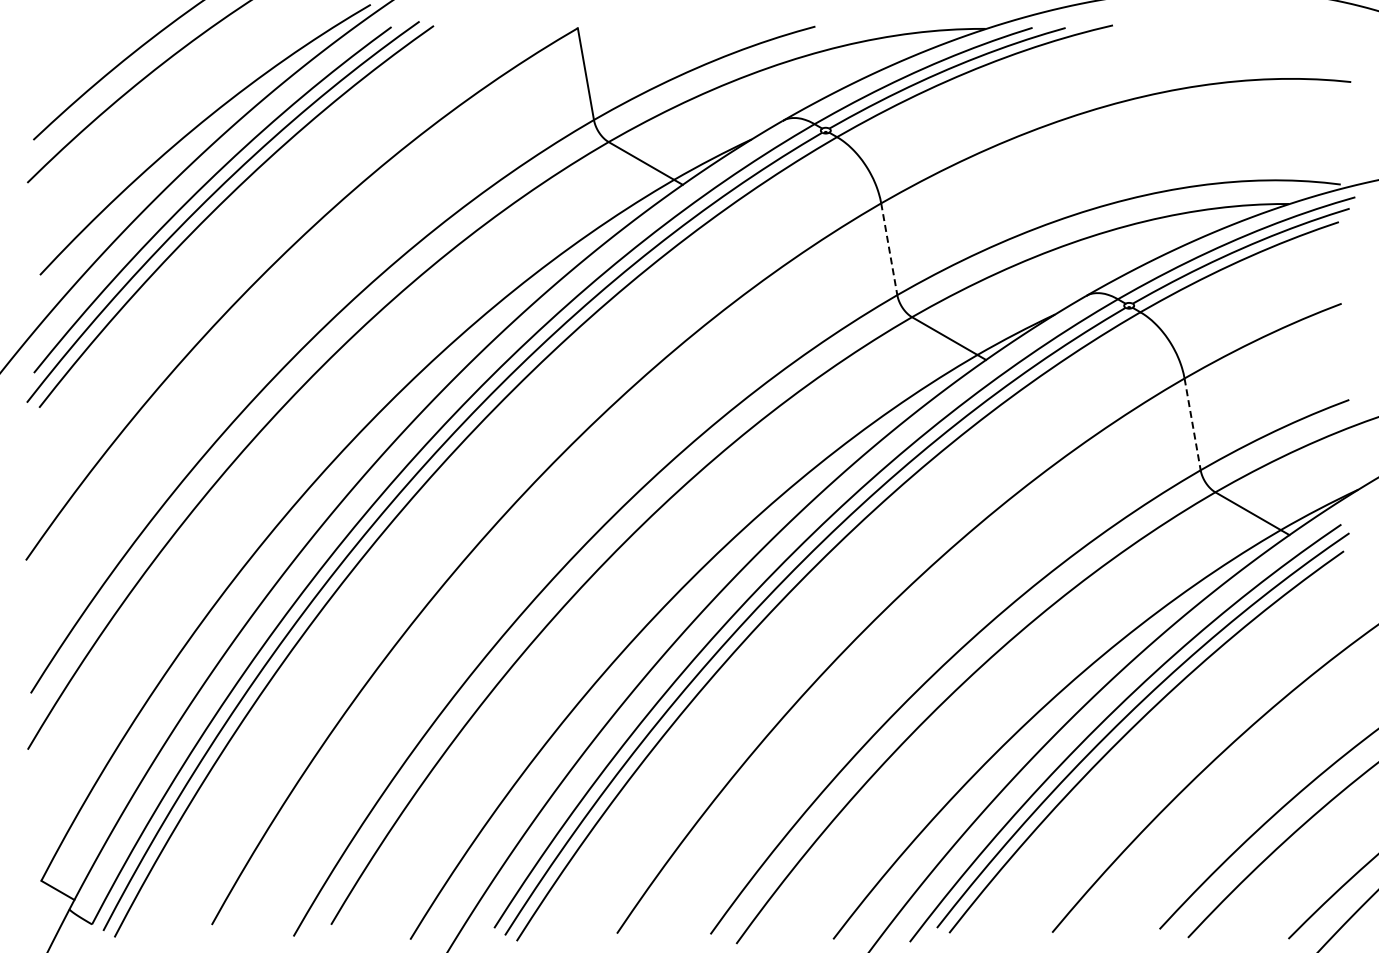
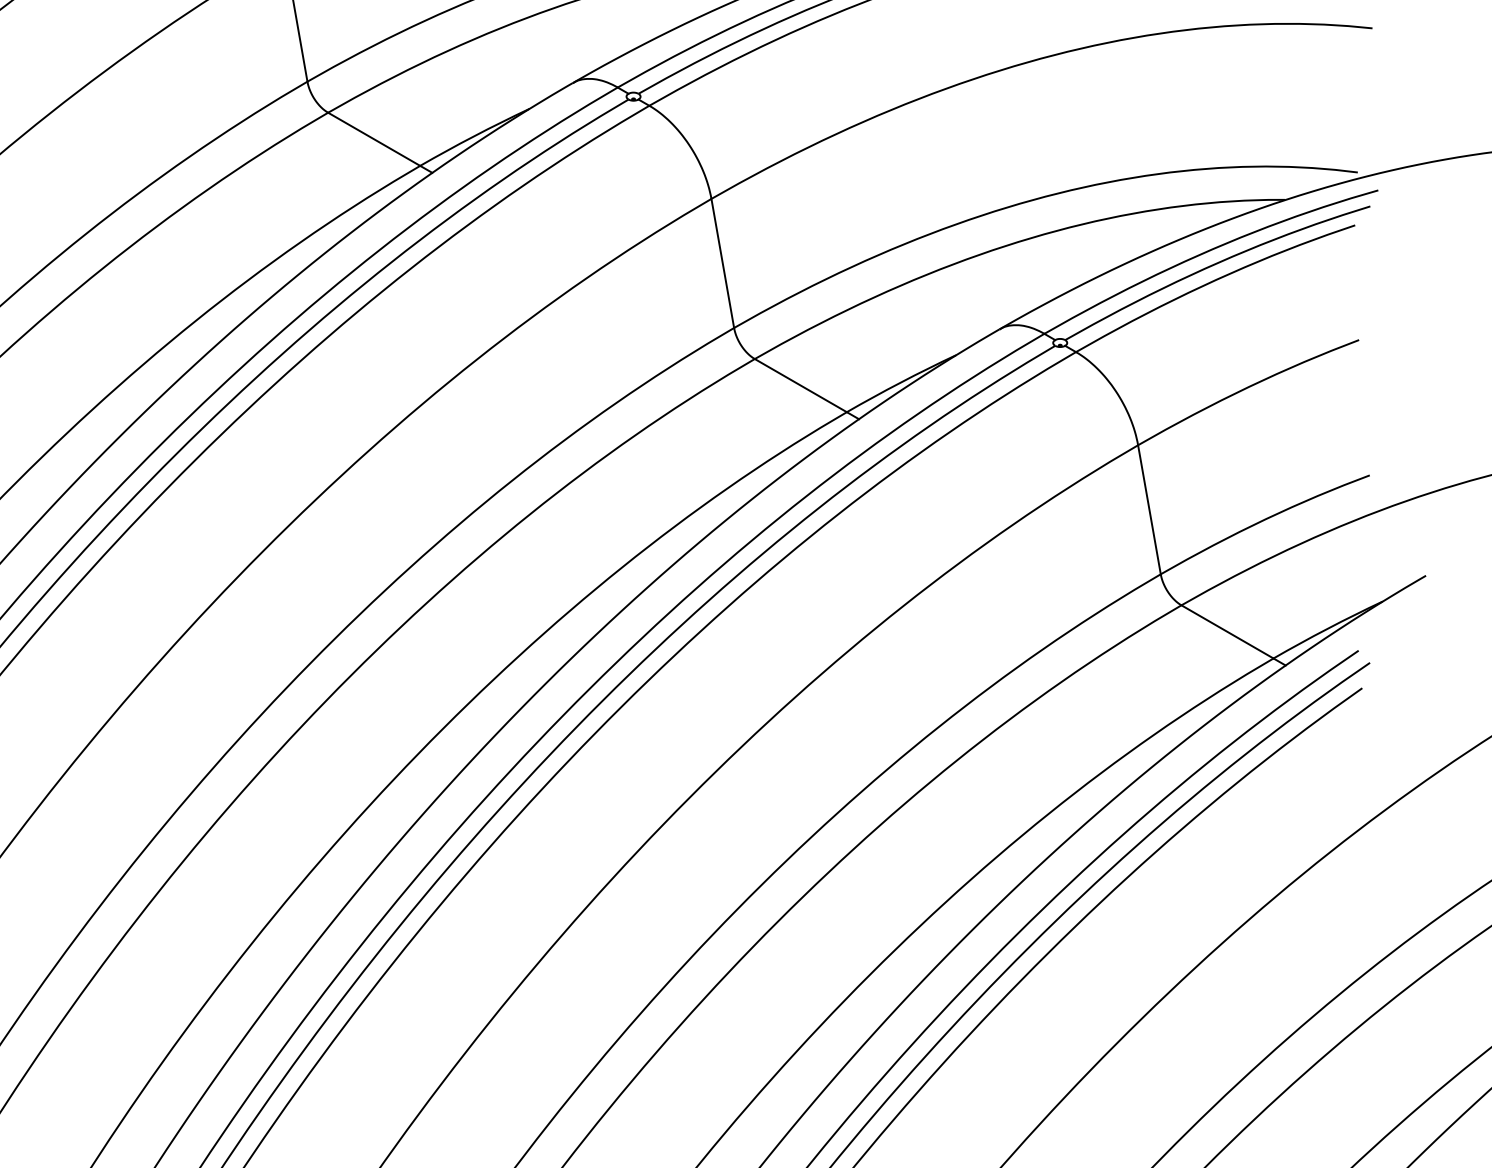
line: (889, 249) -> (723, 263), dashed -> solid
line: (1192, 424) -> (1149, 509), dashed -> solid

